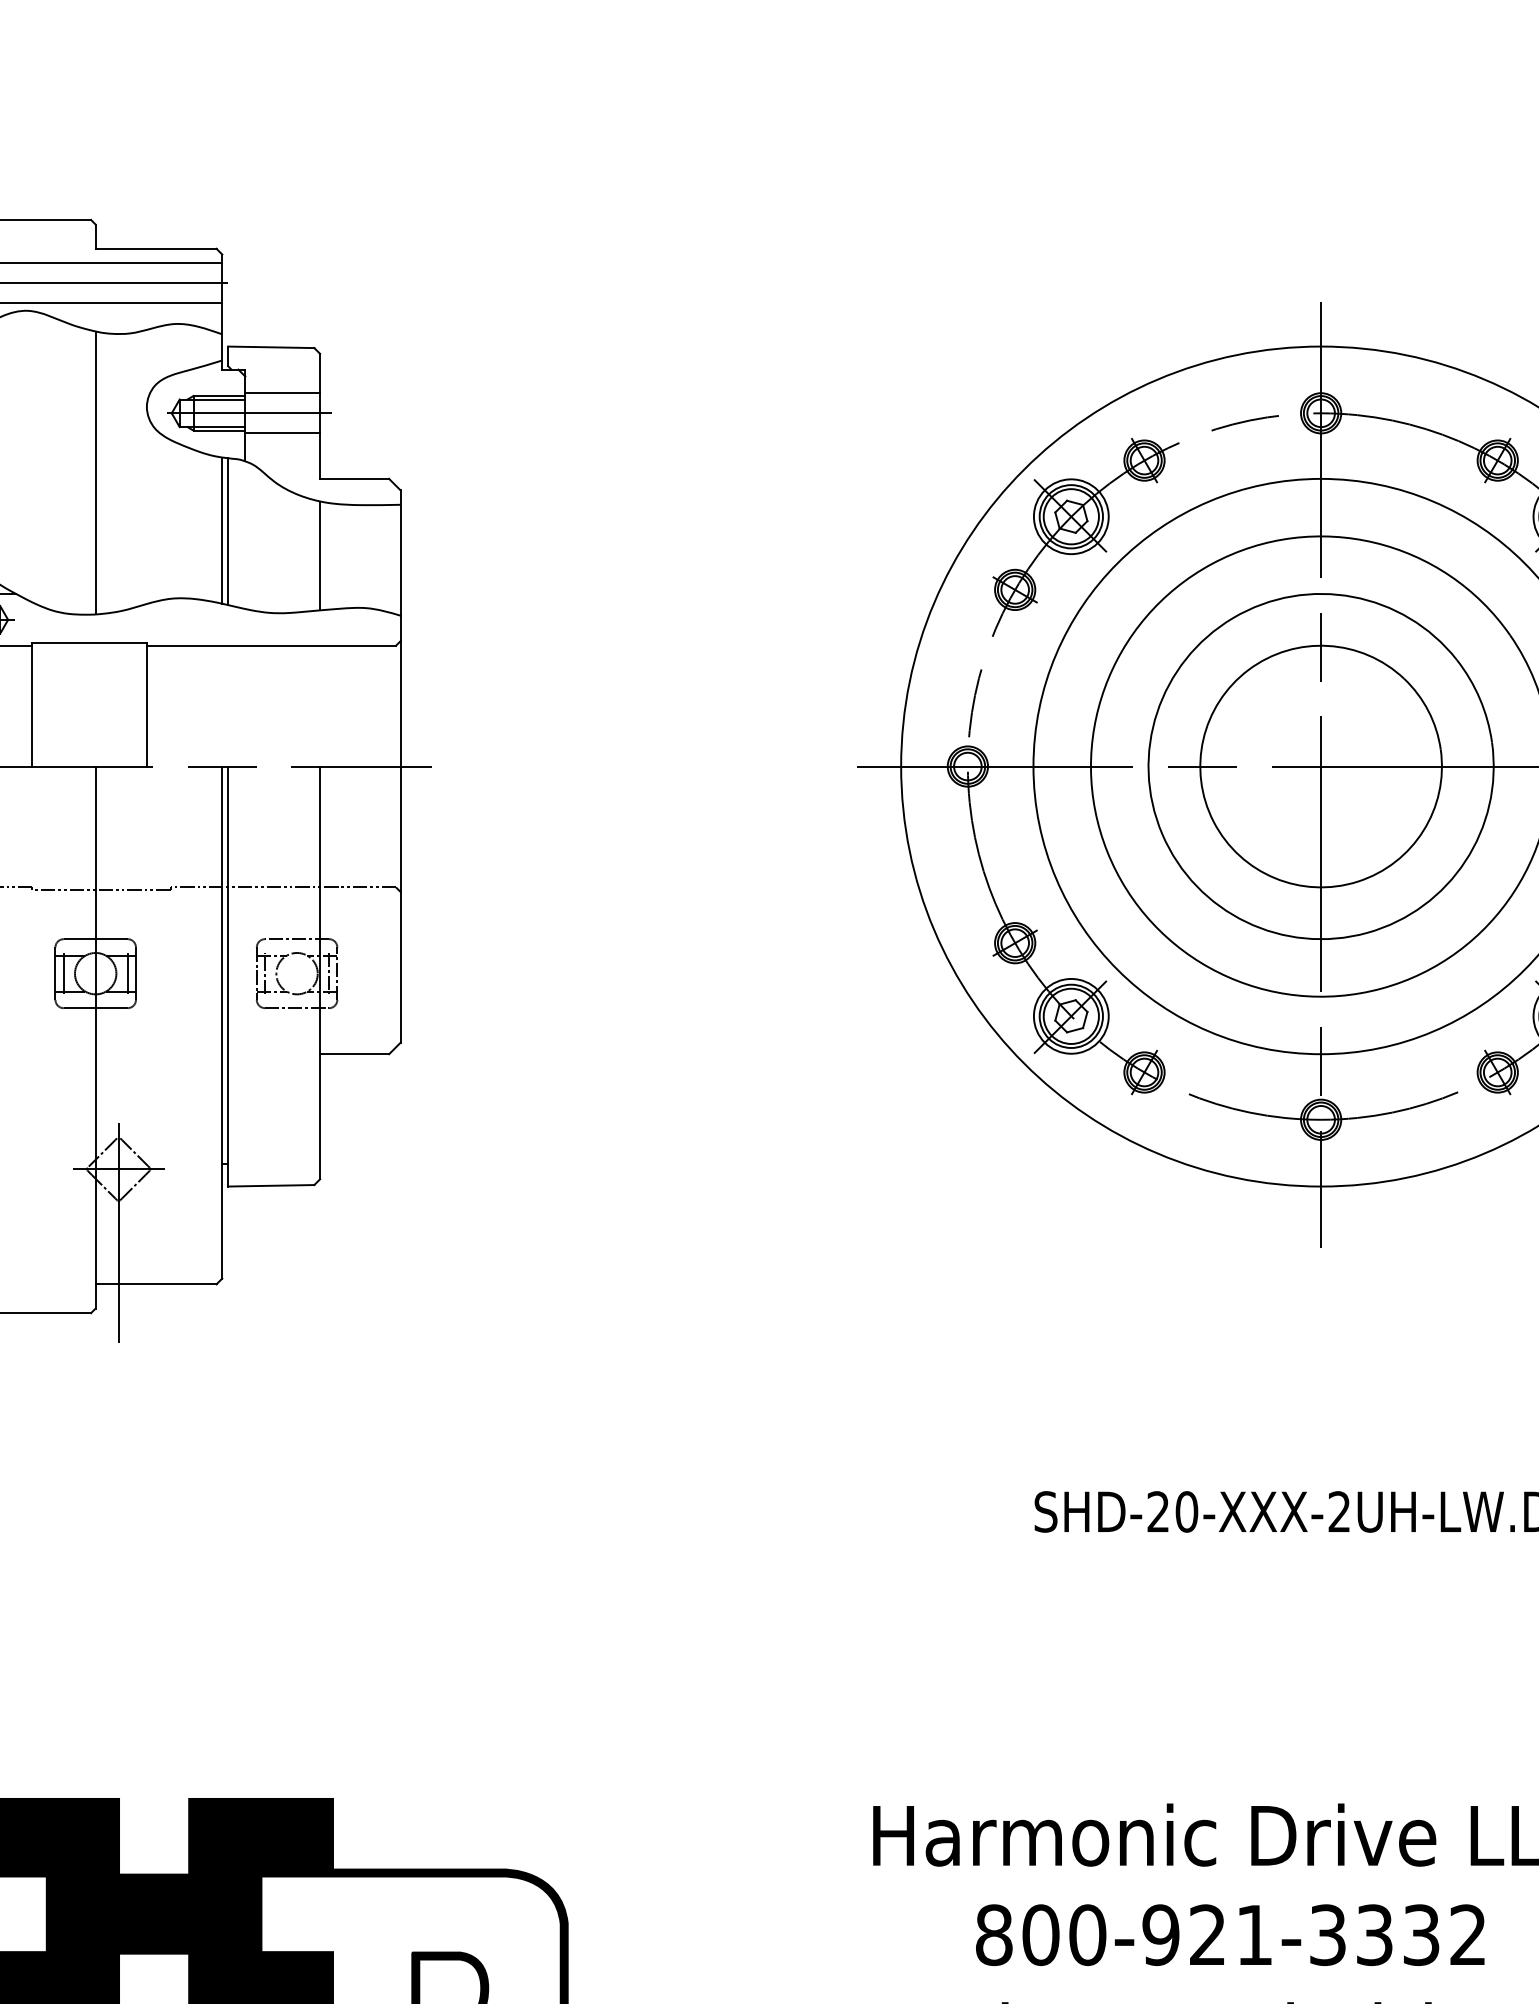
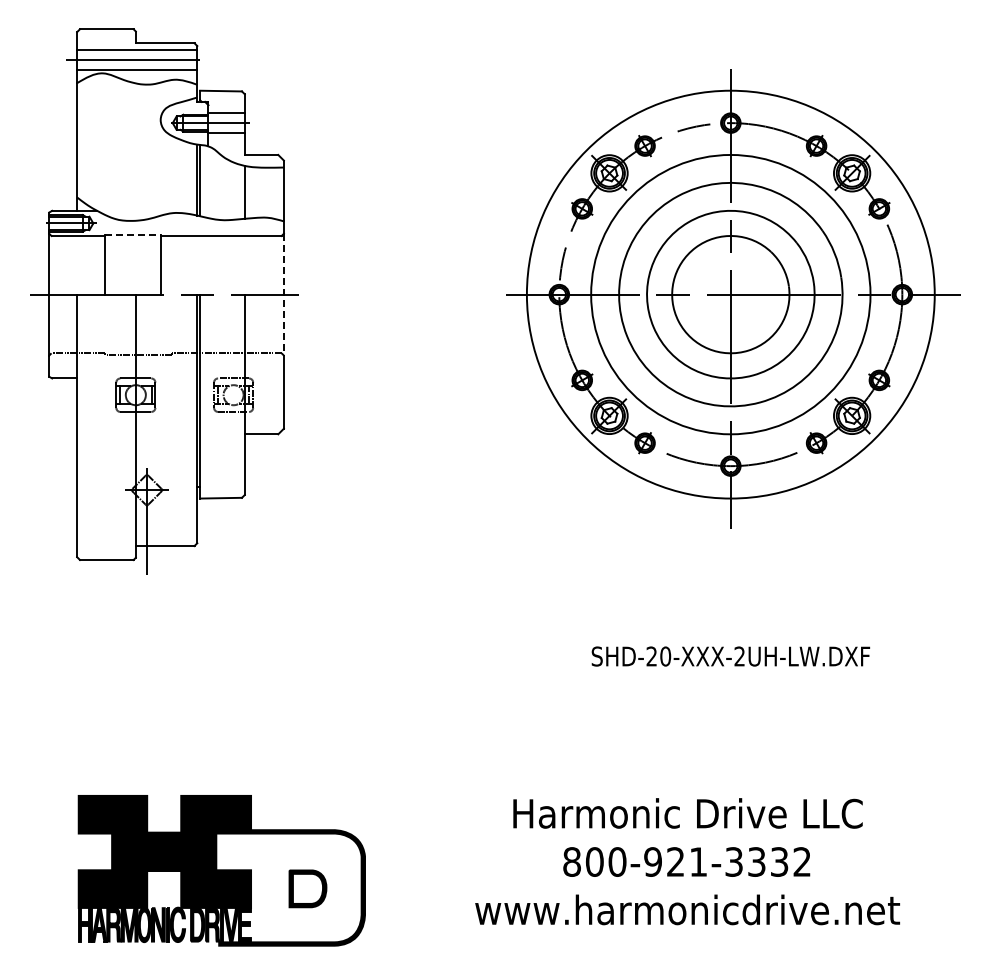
line: (94, 471) -> (135, 151), removed
line: (90, 642) -> (133, 234), solid -> dashed
line: (399, 766) -> (283, 294), solid -> dashed

